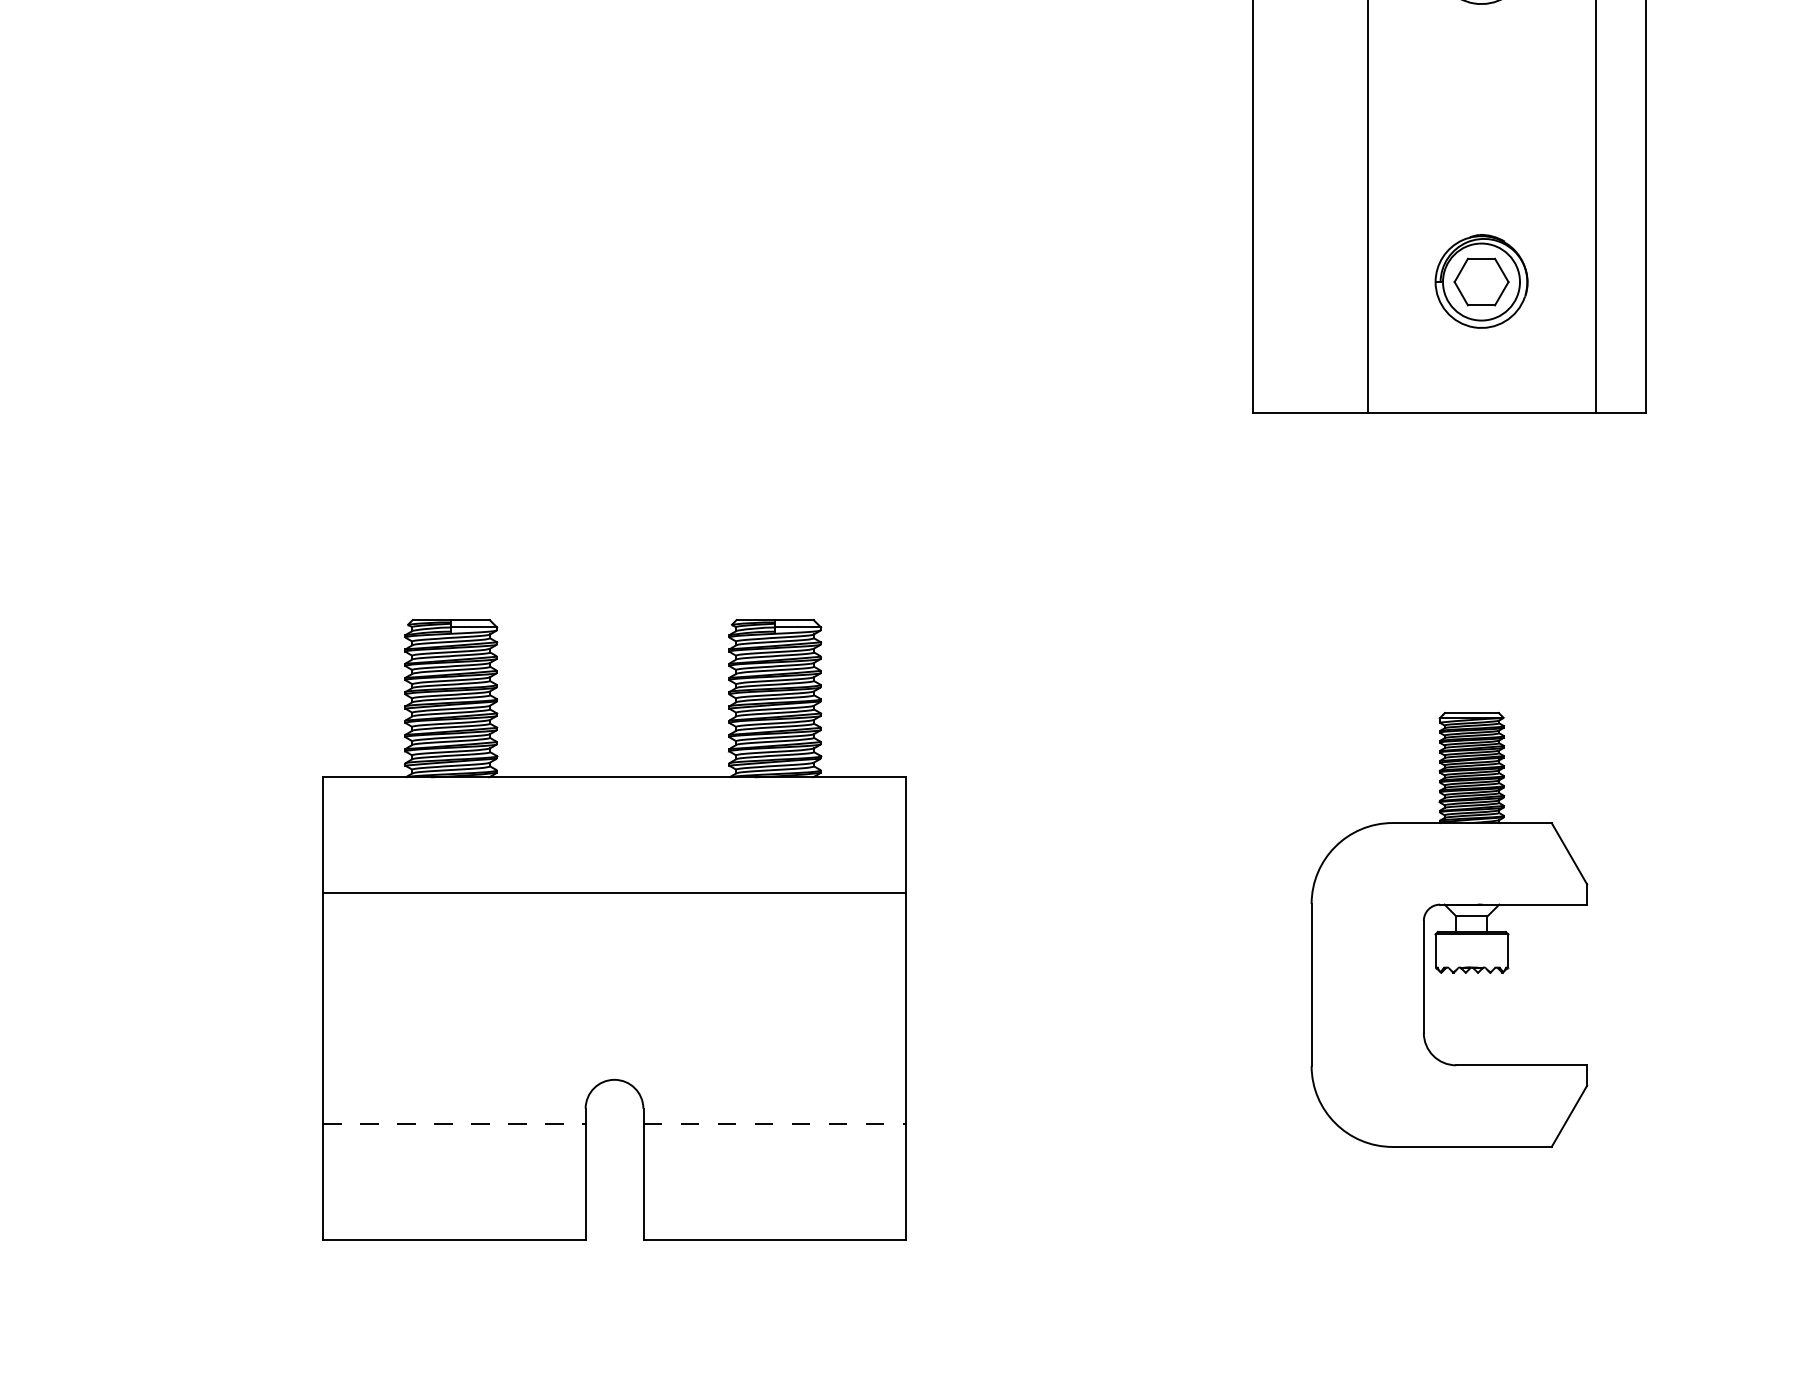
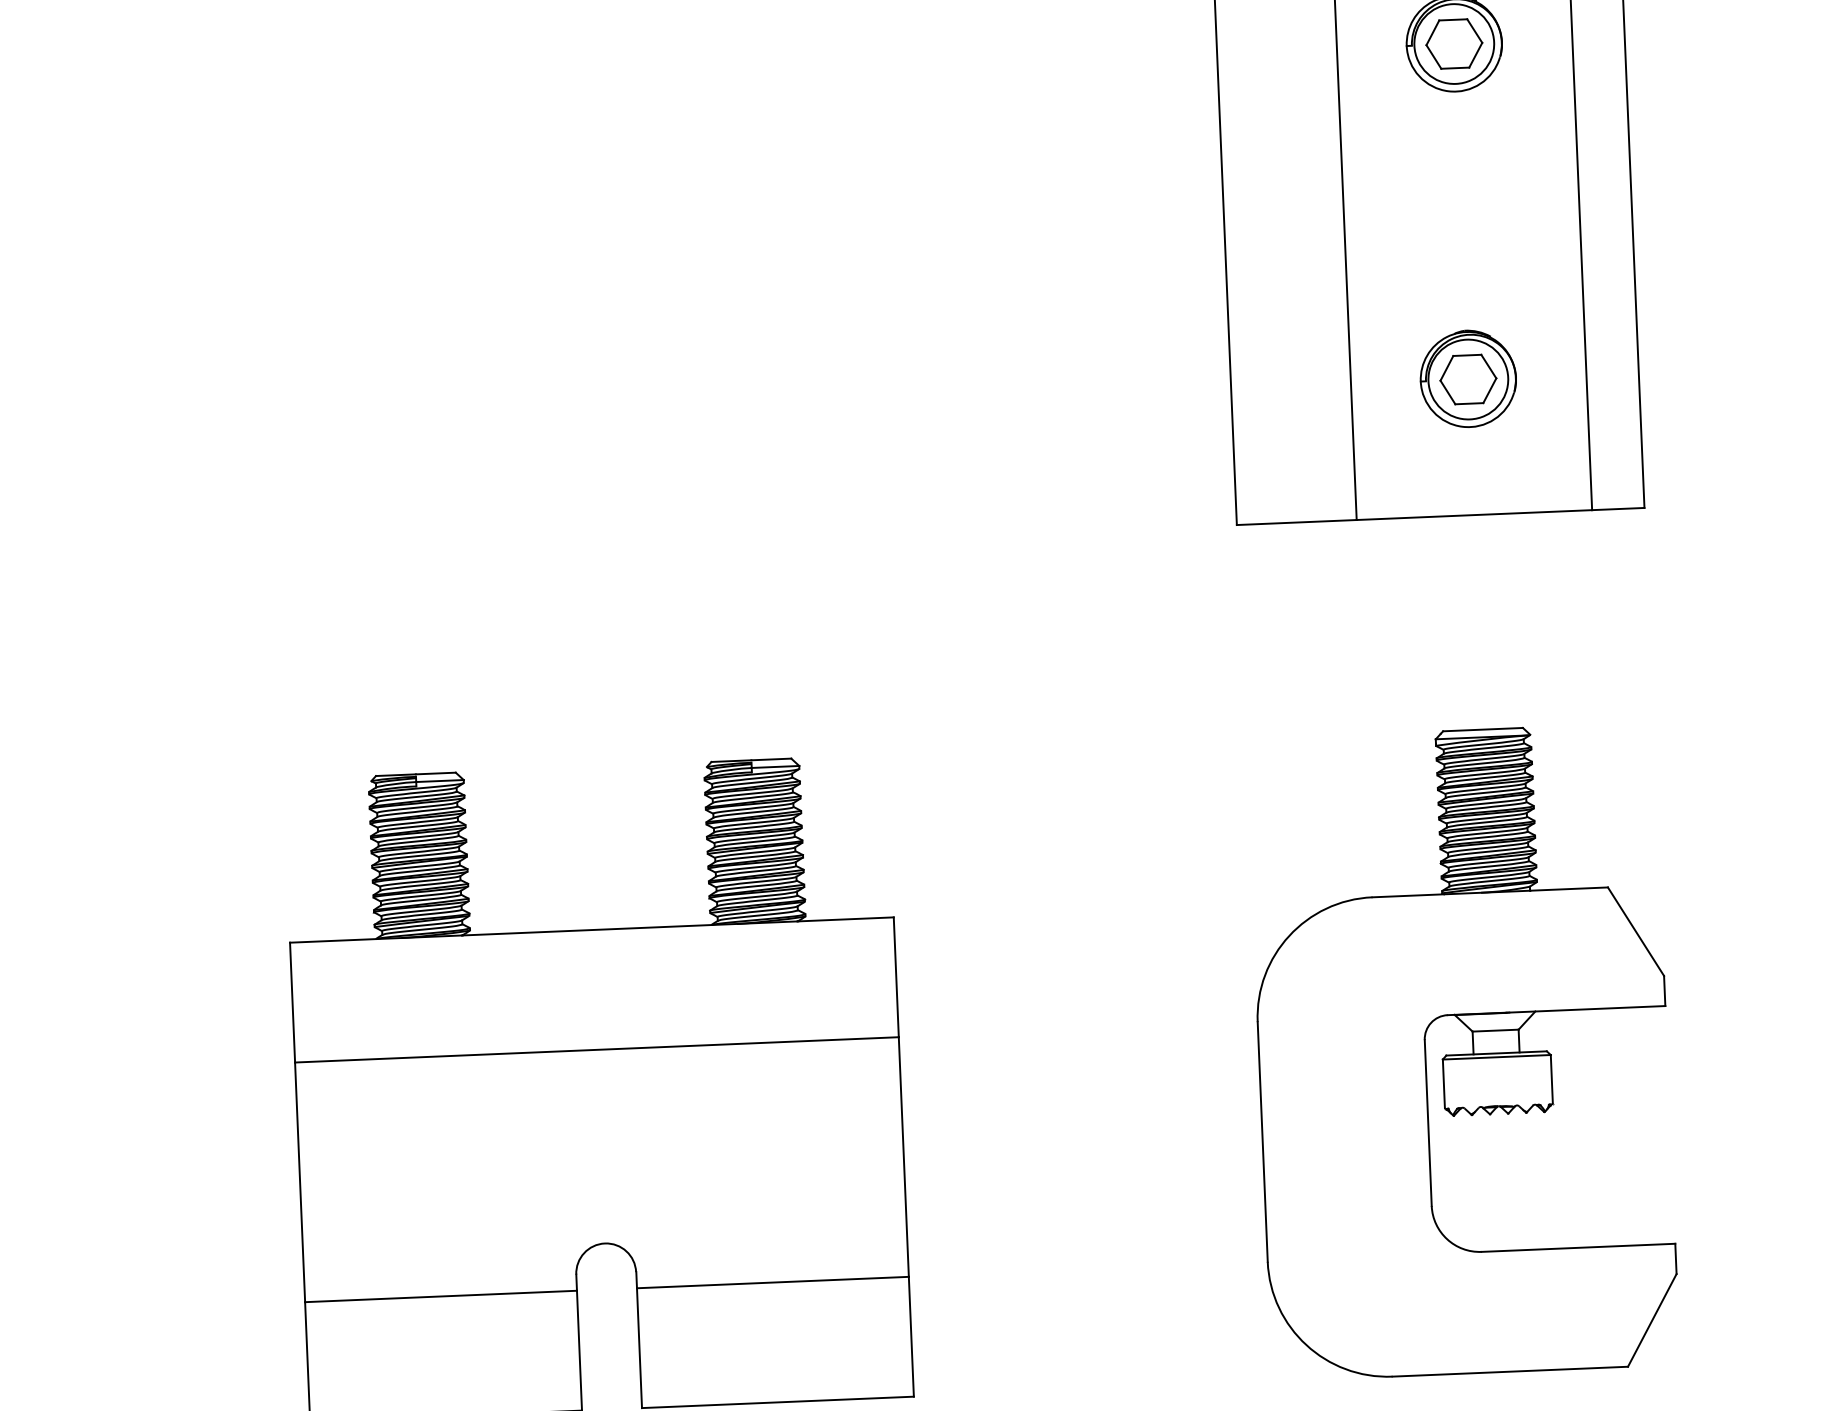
part: (1449, 929) -> (1463, 1051), size x1.43
line: (454, 1124) -> (441, 1296), dashed -> solid
line: (775, 1124) -> (773, 1282), dashed -> solid

